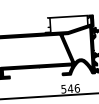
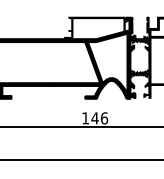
text: (63, 89) -> (85, 118), 546 -> 146

